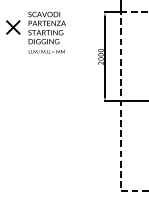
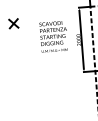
text: (46, 32) -> (53, 36), moved

